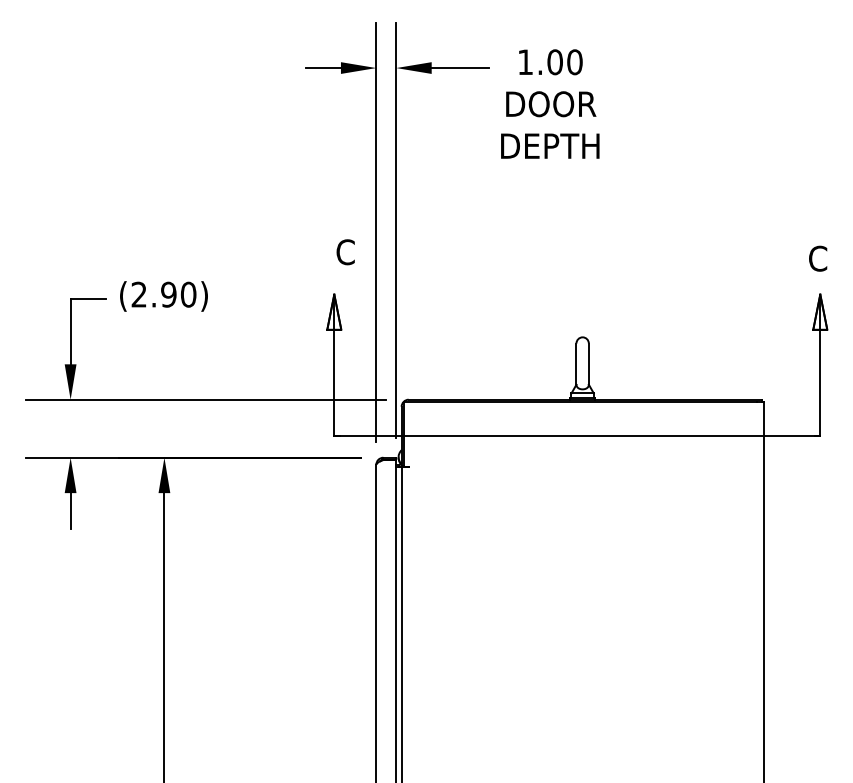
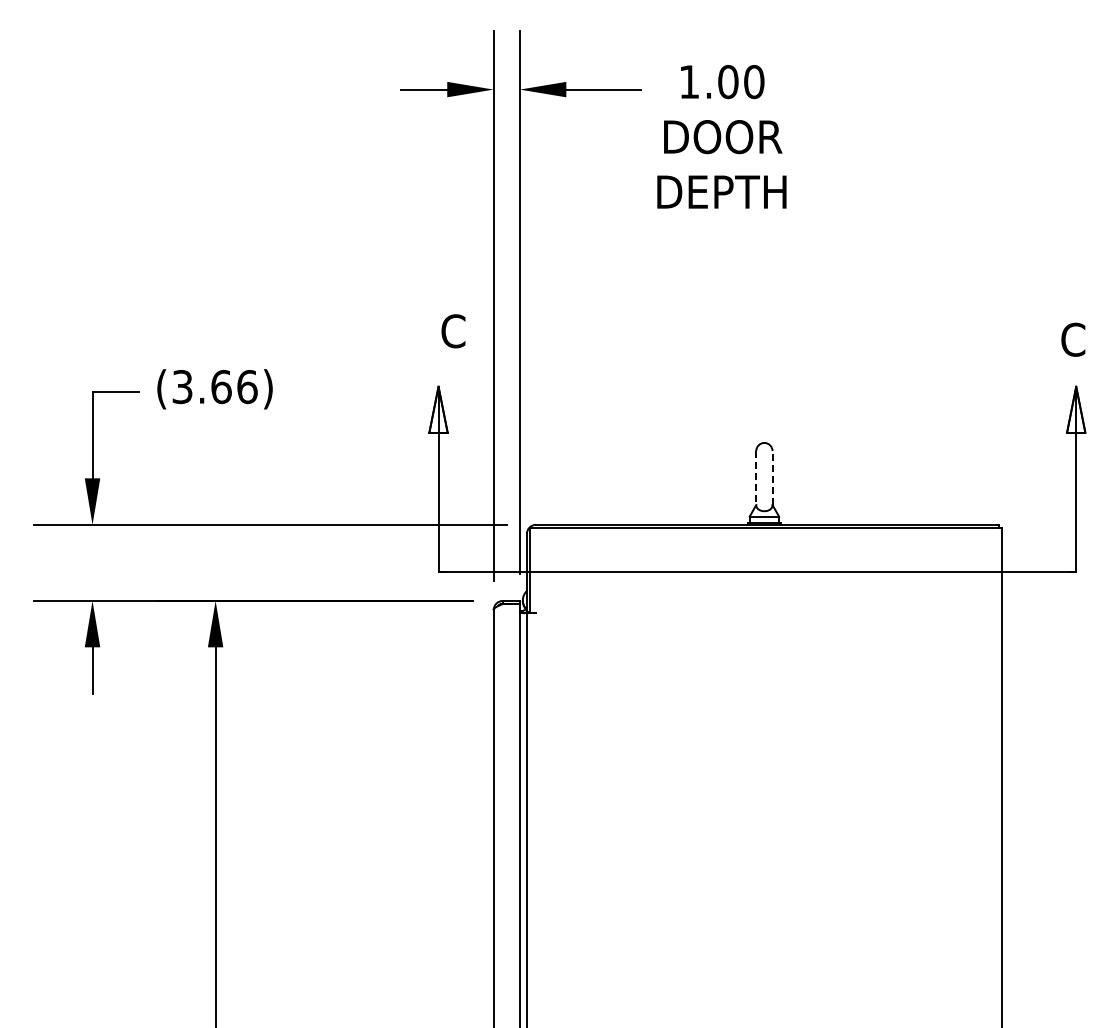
text: (163, 295) -> (214, 387), (2.90) -> (3.66)
line: (576, 364) -> (756, 478), solid -> dashed
line: (588, 364) -> (772, 478), solid -> dashed

